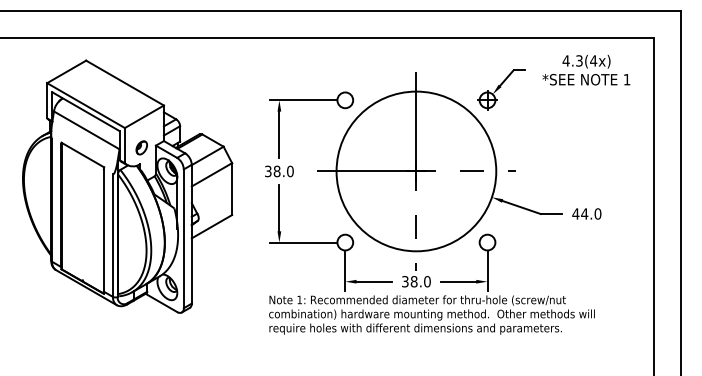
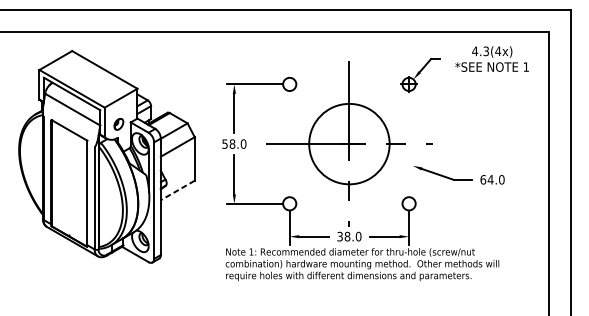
text: (268, 170) -> (225, 143), 38.0 -> 58.0
circle: (416, 171) -> (349, 144), size x0.6
text: (575, 213) -> (482, 179), 44.0 -> 64.0
line: (211, 226) -> (177, 190), solid -> dashed

